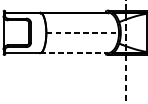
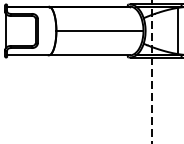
line: (82, 33) -> (99, 31), dashed -> solid
line: (73, 53) -> (89, 55), dashed -> solid

